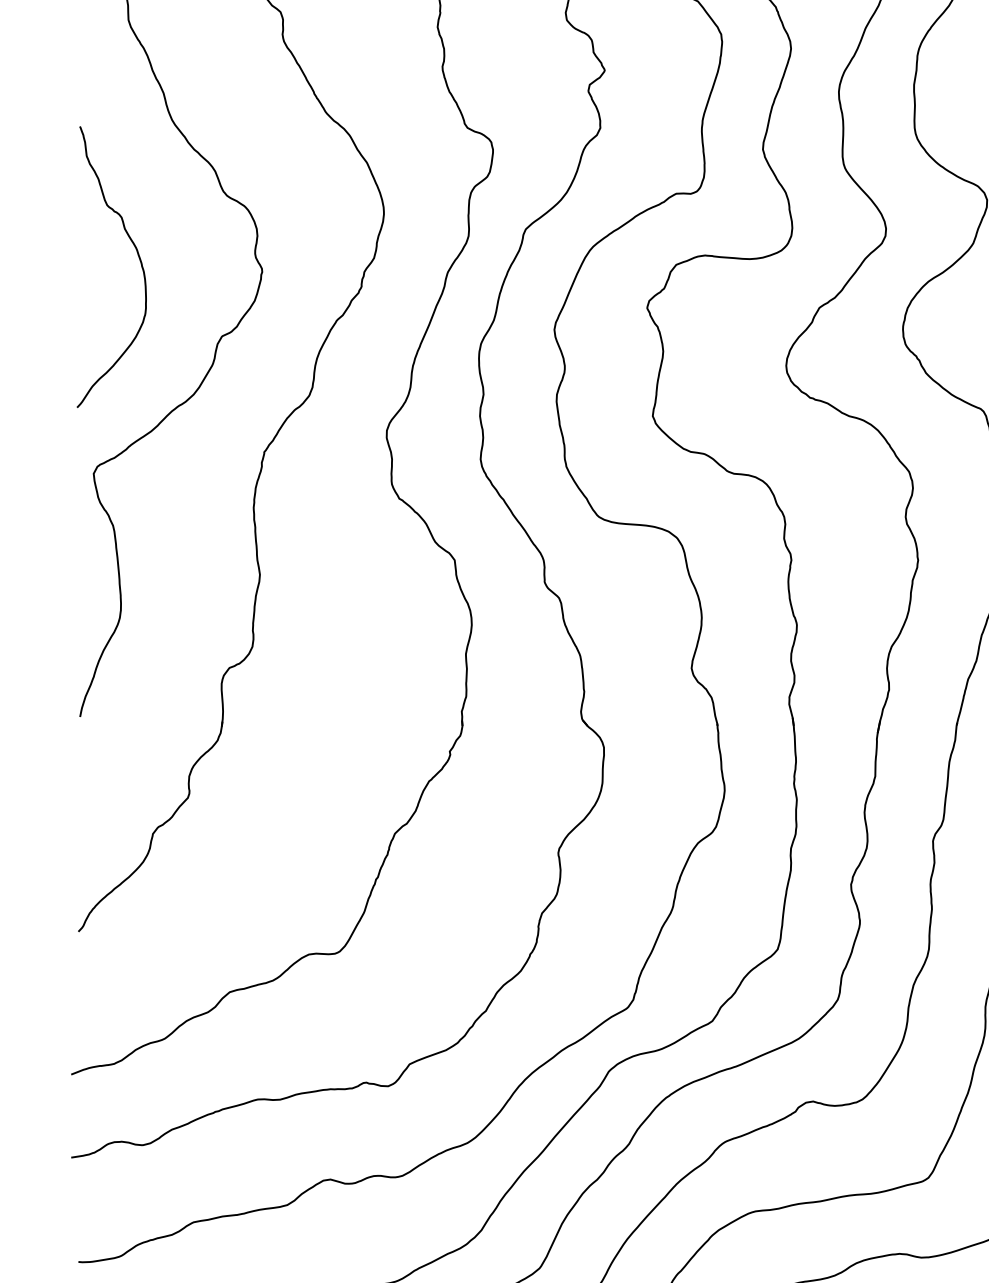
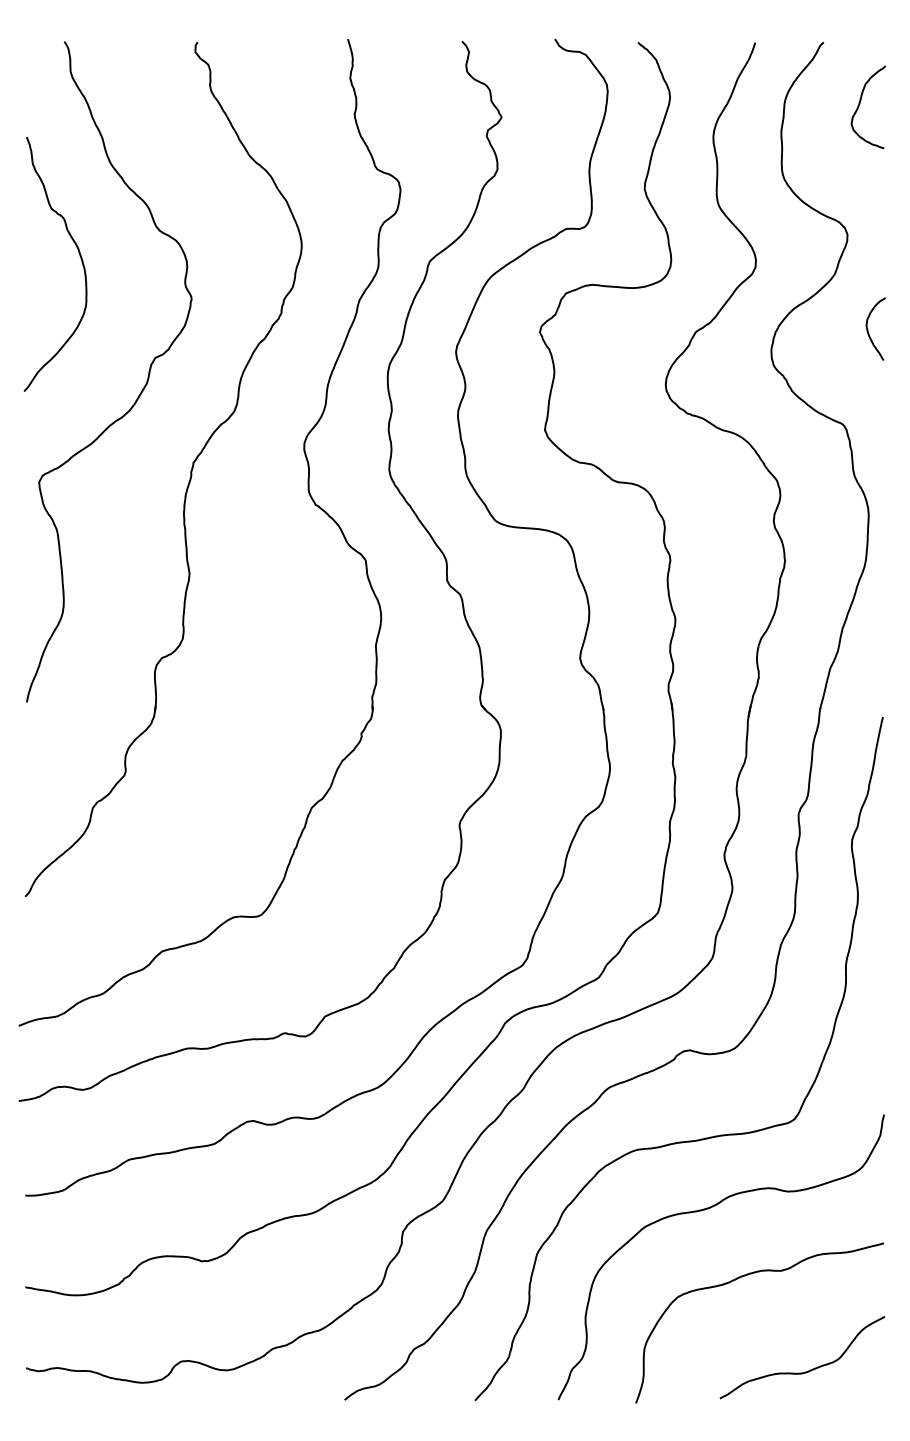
curve: (137, 255) -> (78, 253), moved

